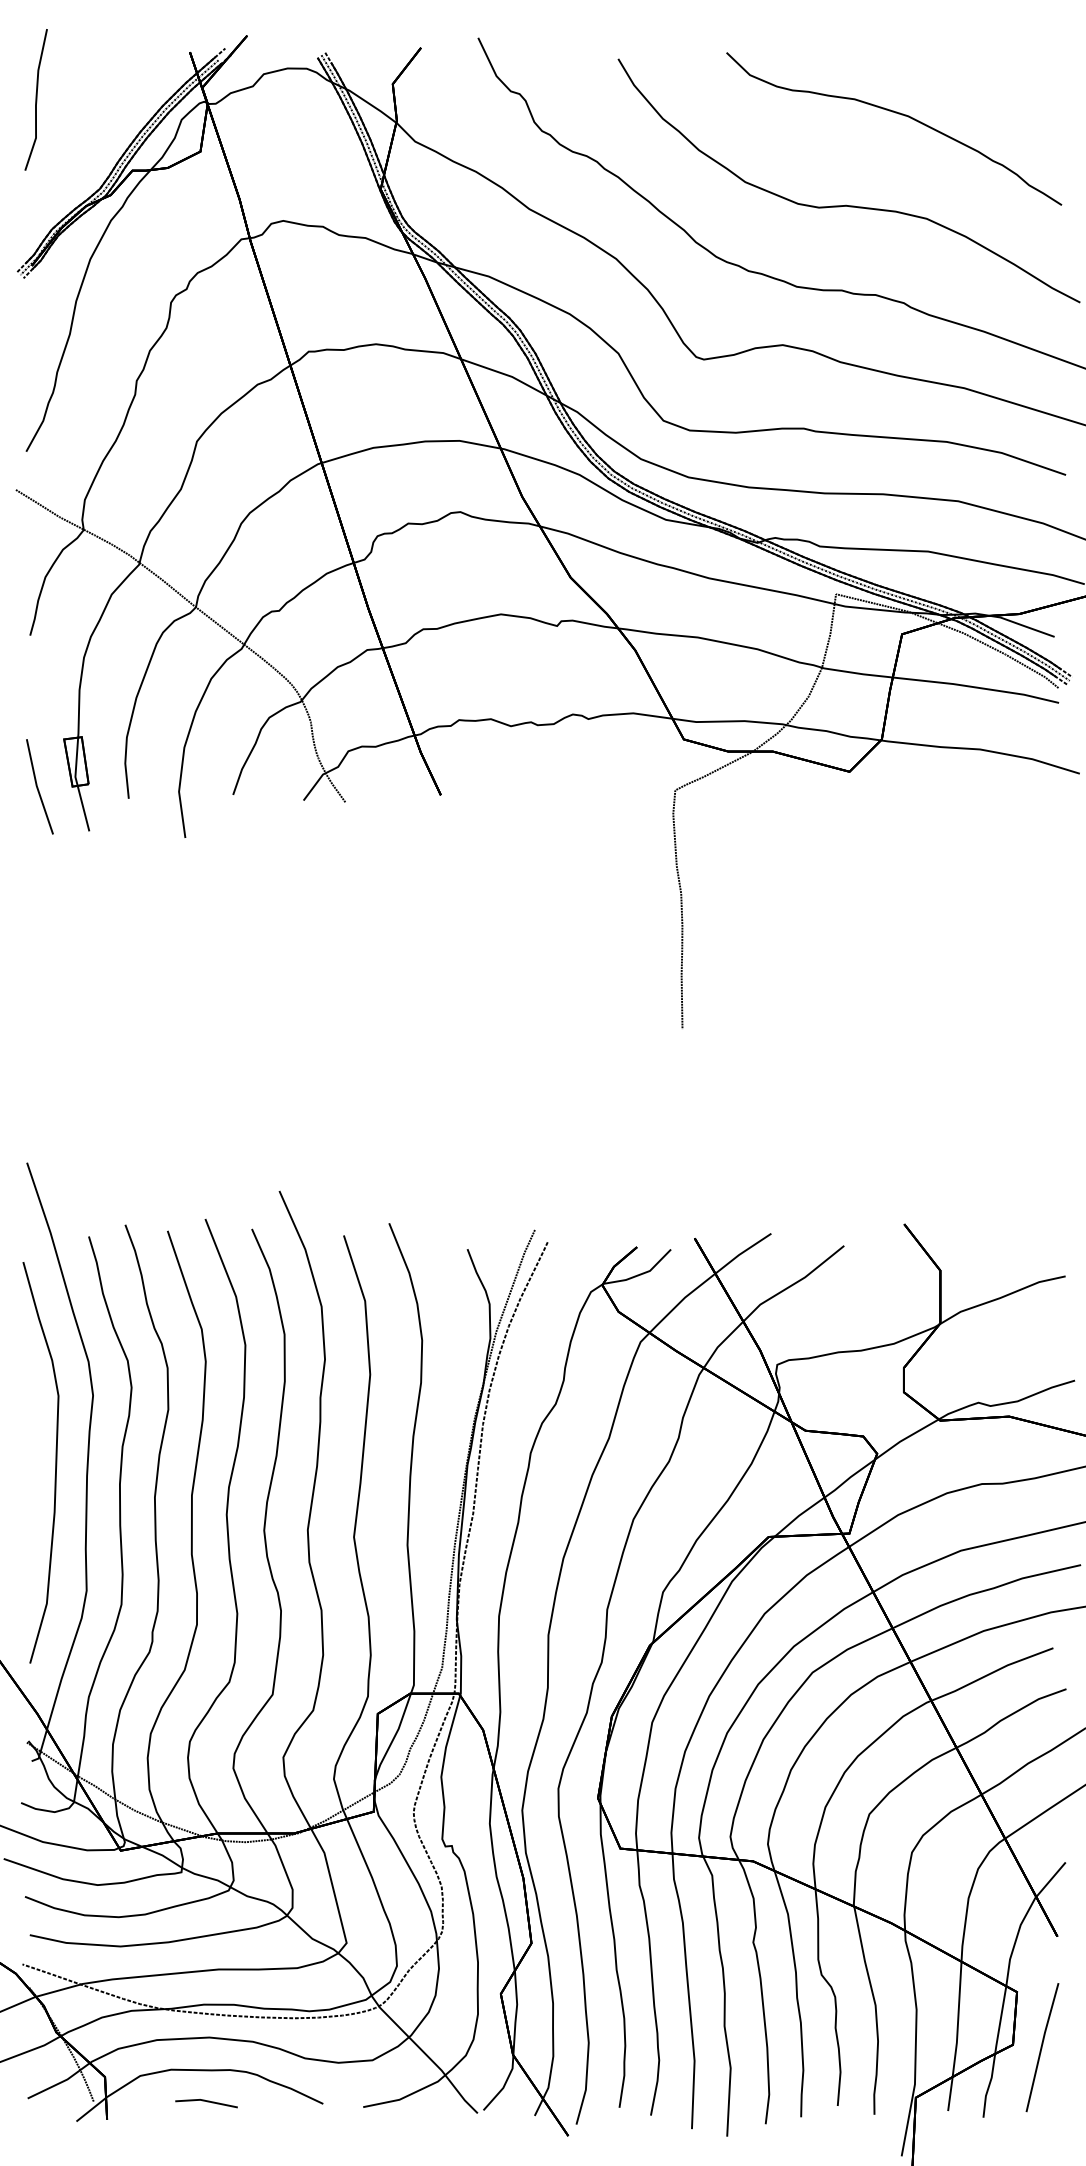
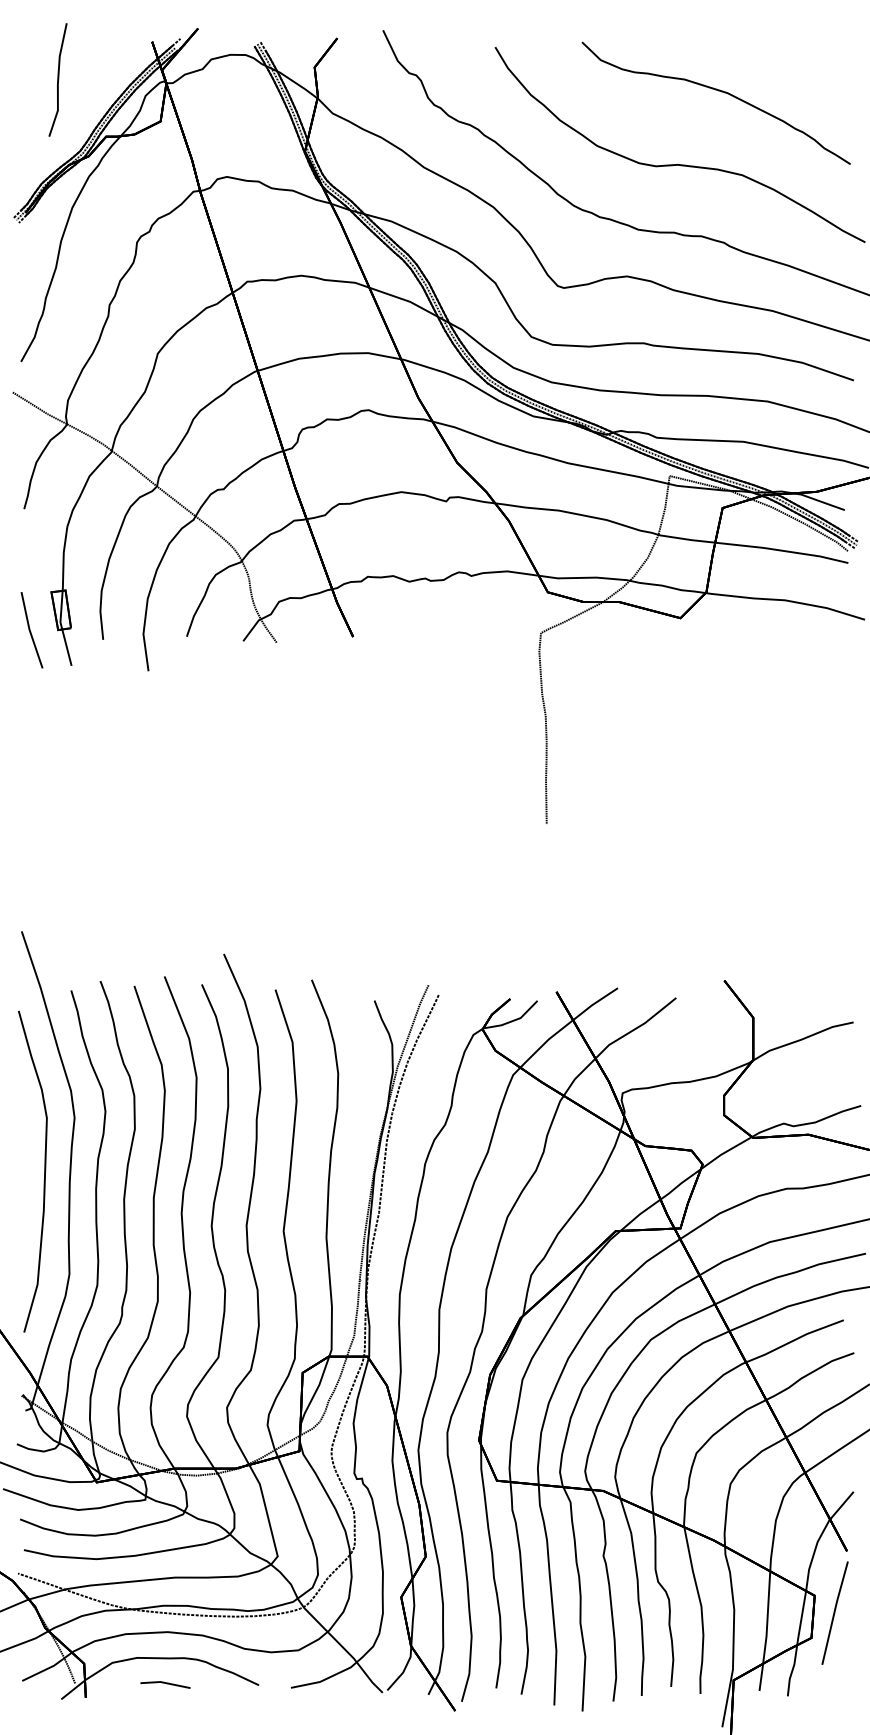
line: (35, 99) -> (57, 79), moved
line: (1041, 2046) -> (834, 1612), moved

